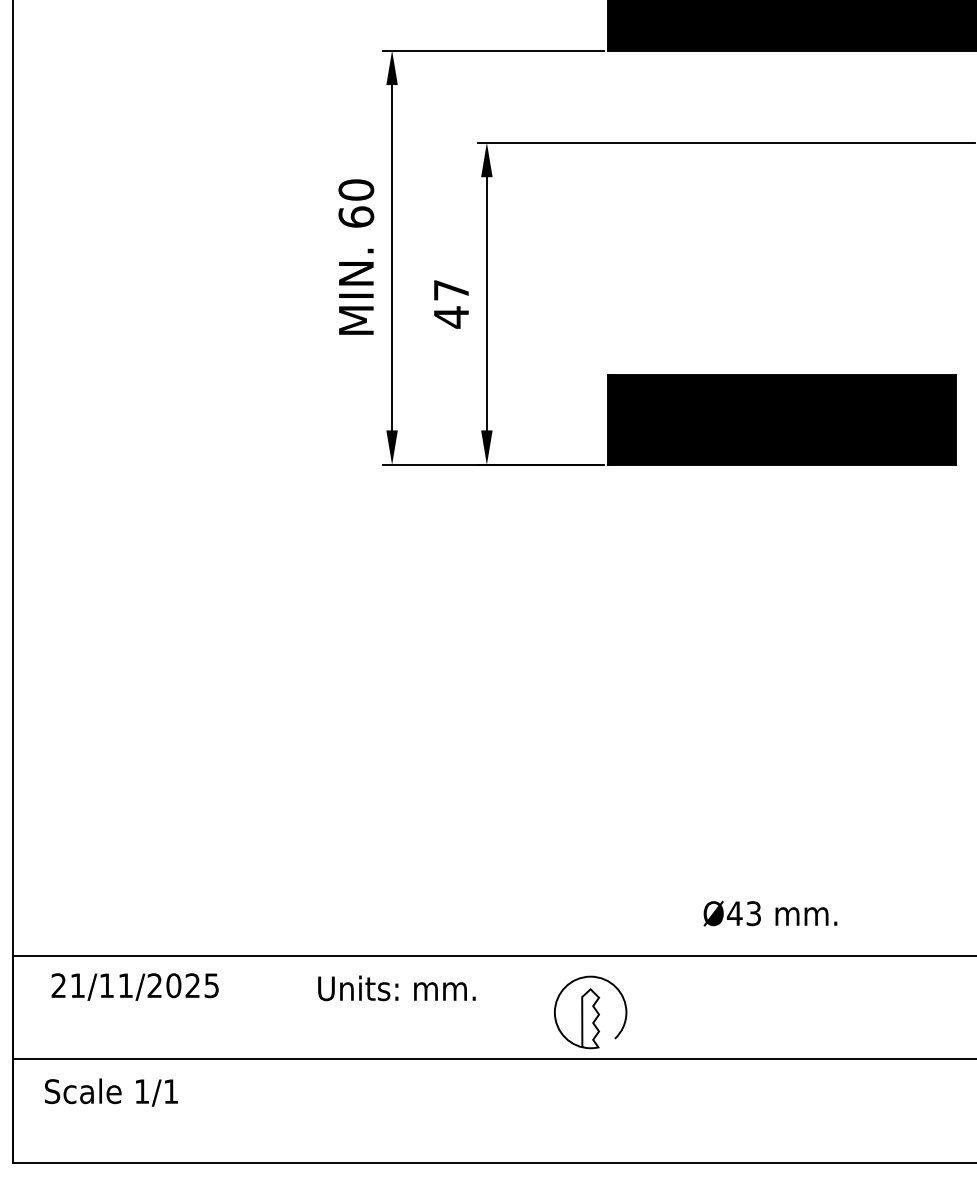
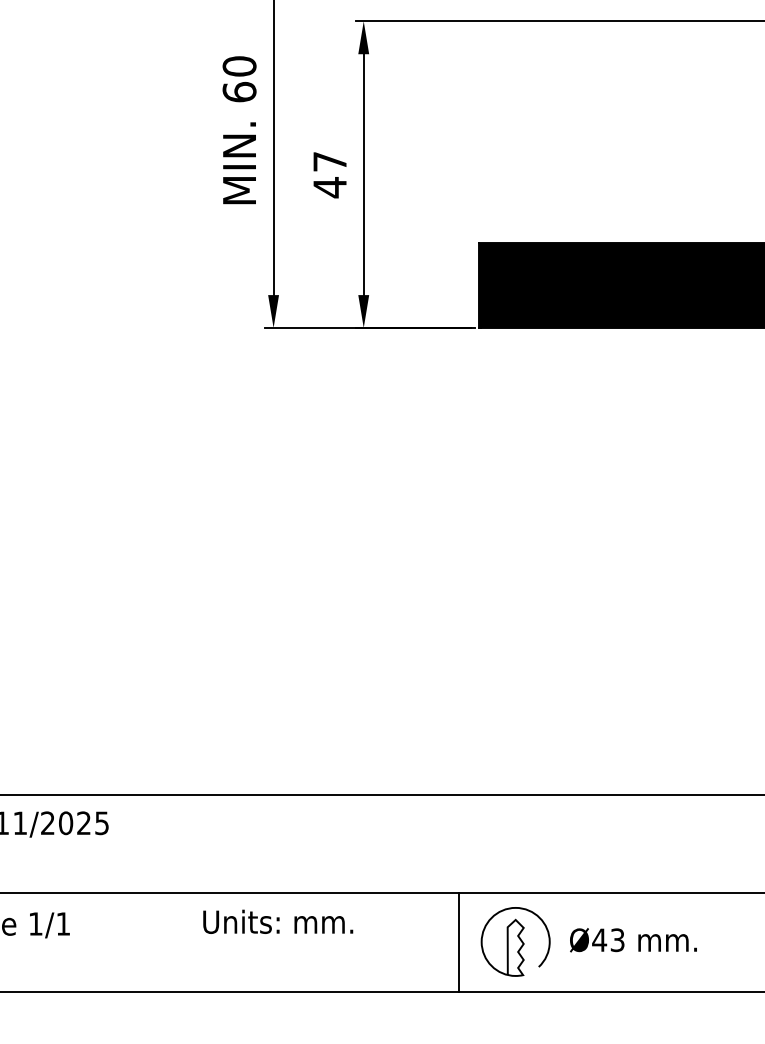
text: (770, 913) -> (633, 940), moved
text: (396, 988) -> (277, 921), moved
curve: (593, 1008) -> (518, 938), moved
line: (586, 1110) -> (458, 941), added

